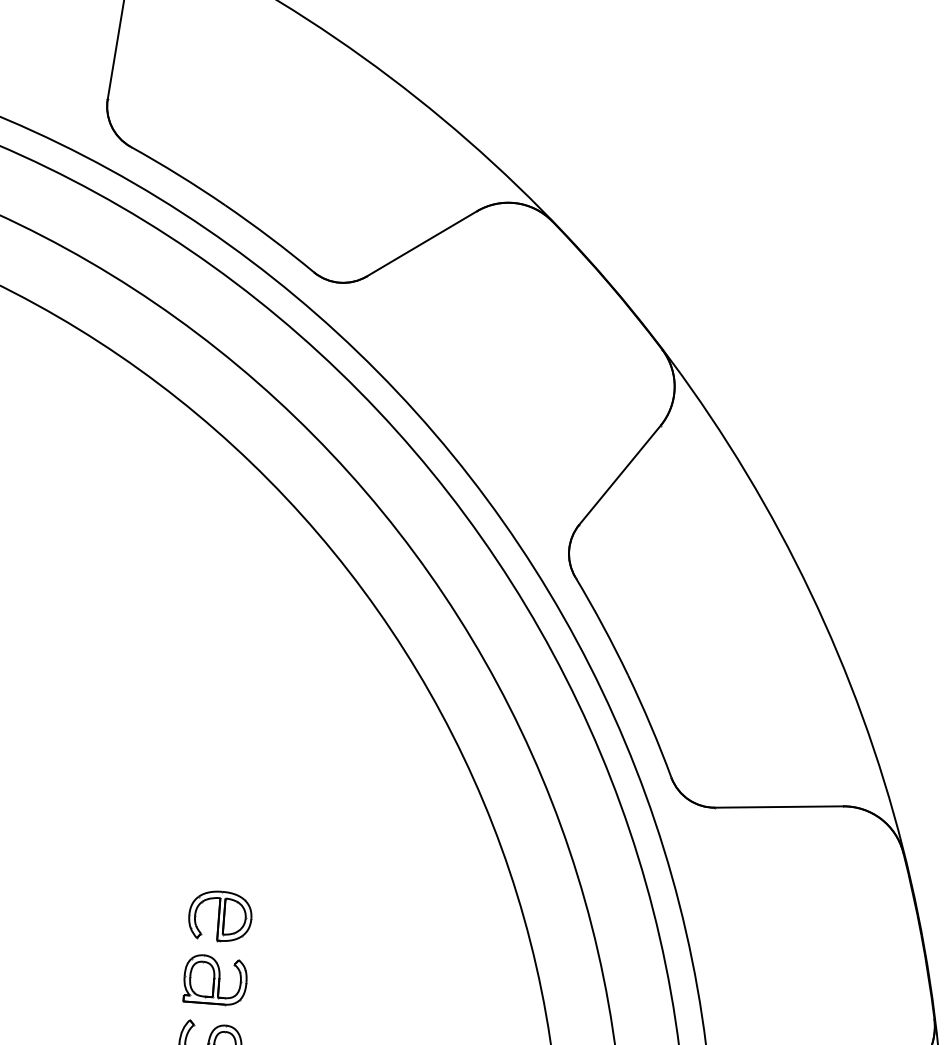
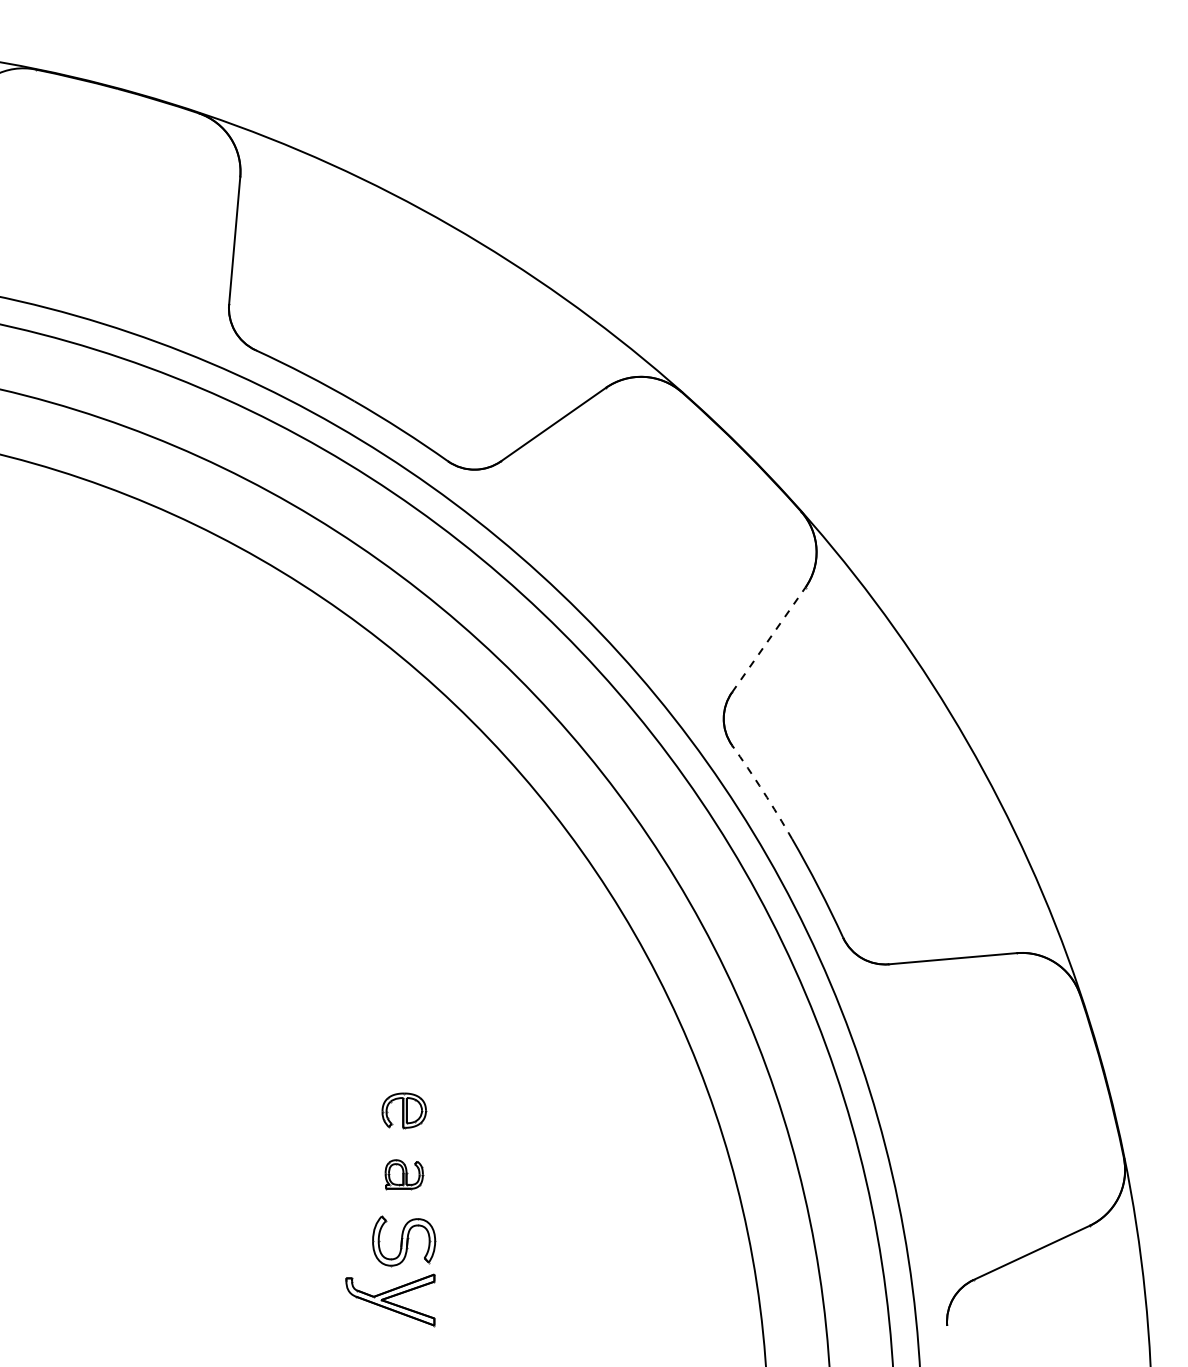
line: (620, 474) -> (769, 639), solid -> dashed
arc: (603, 625) -> (763, 791), solid -> dashed
part: (220, 916) -> (404, 1110), size x0.7
part: (215, 980) -> (404, 1174), size x0.6

